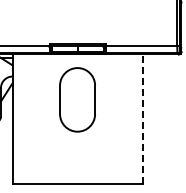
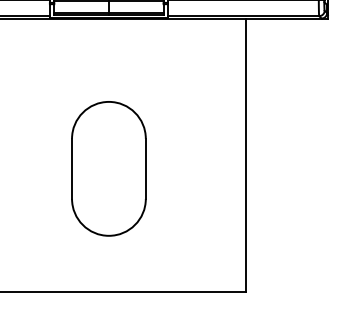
part: (77, 99) -> (108, 168), moved
line: (142, 119) -> (245, 155), dashed -> solid

